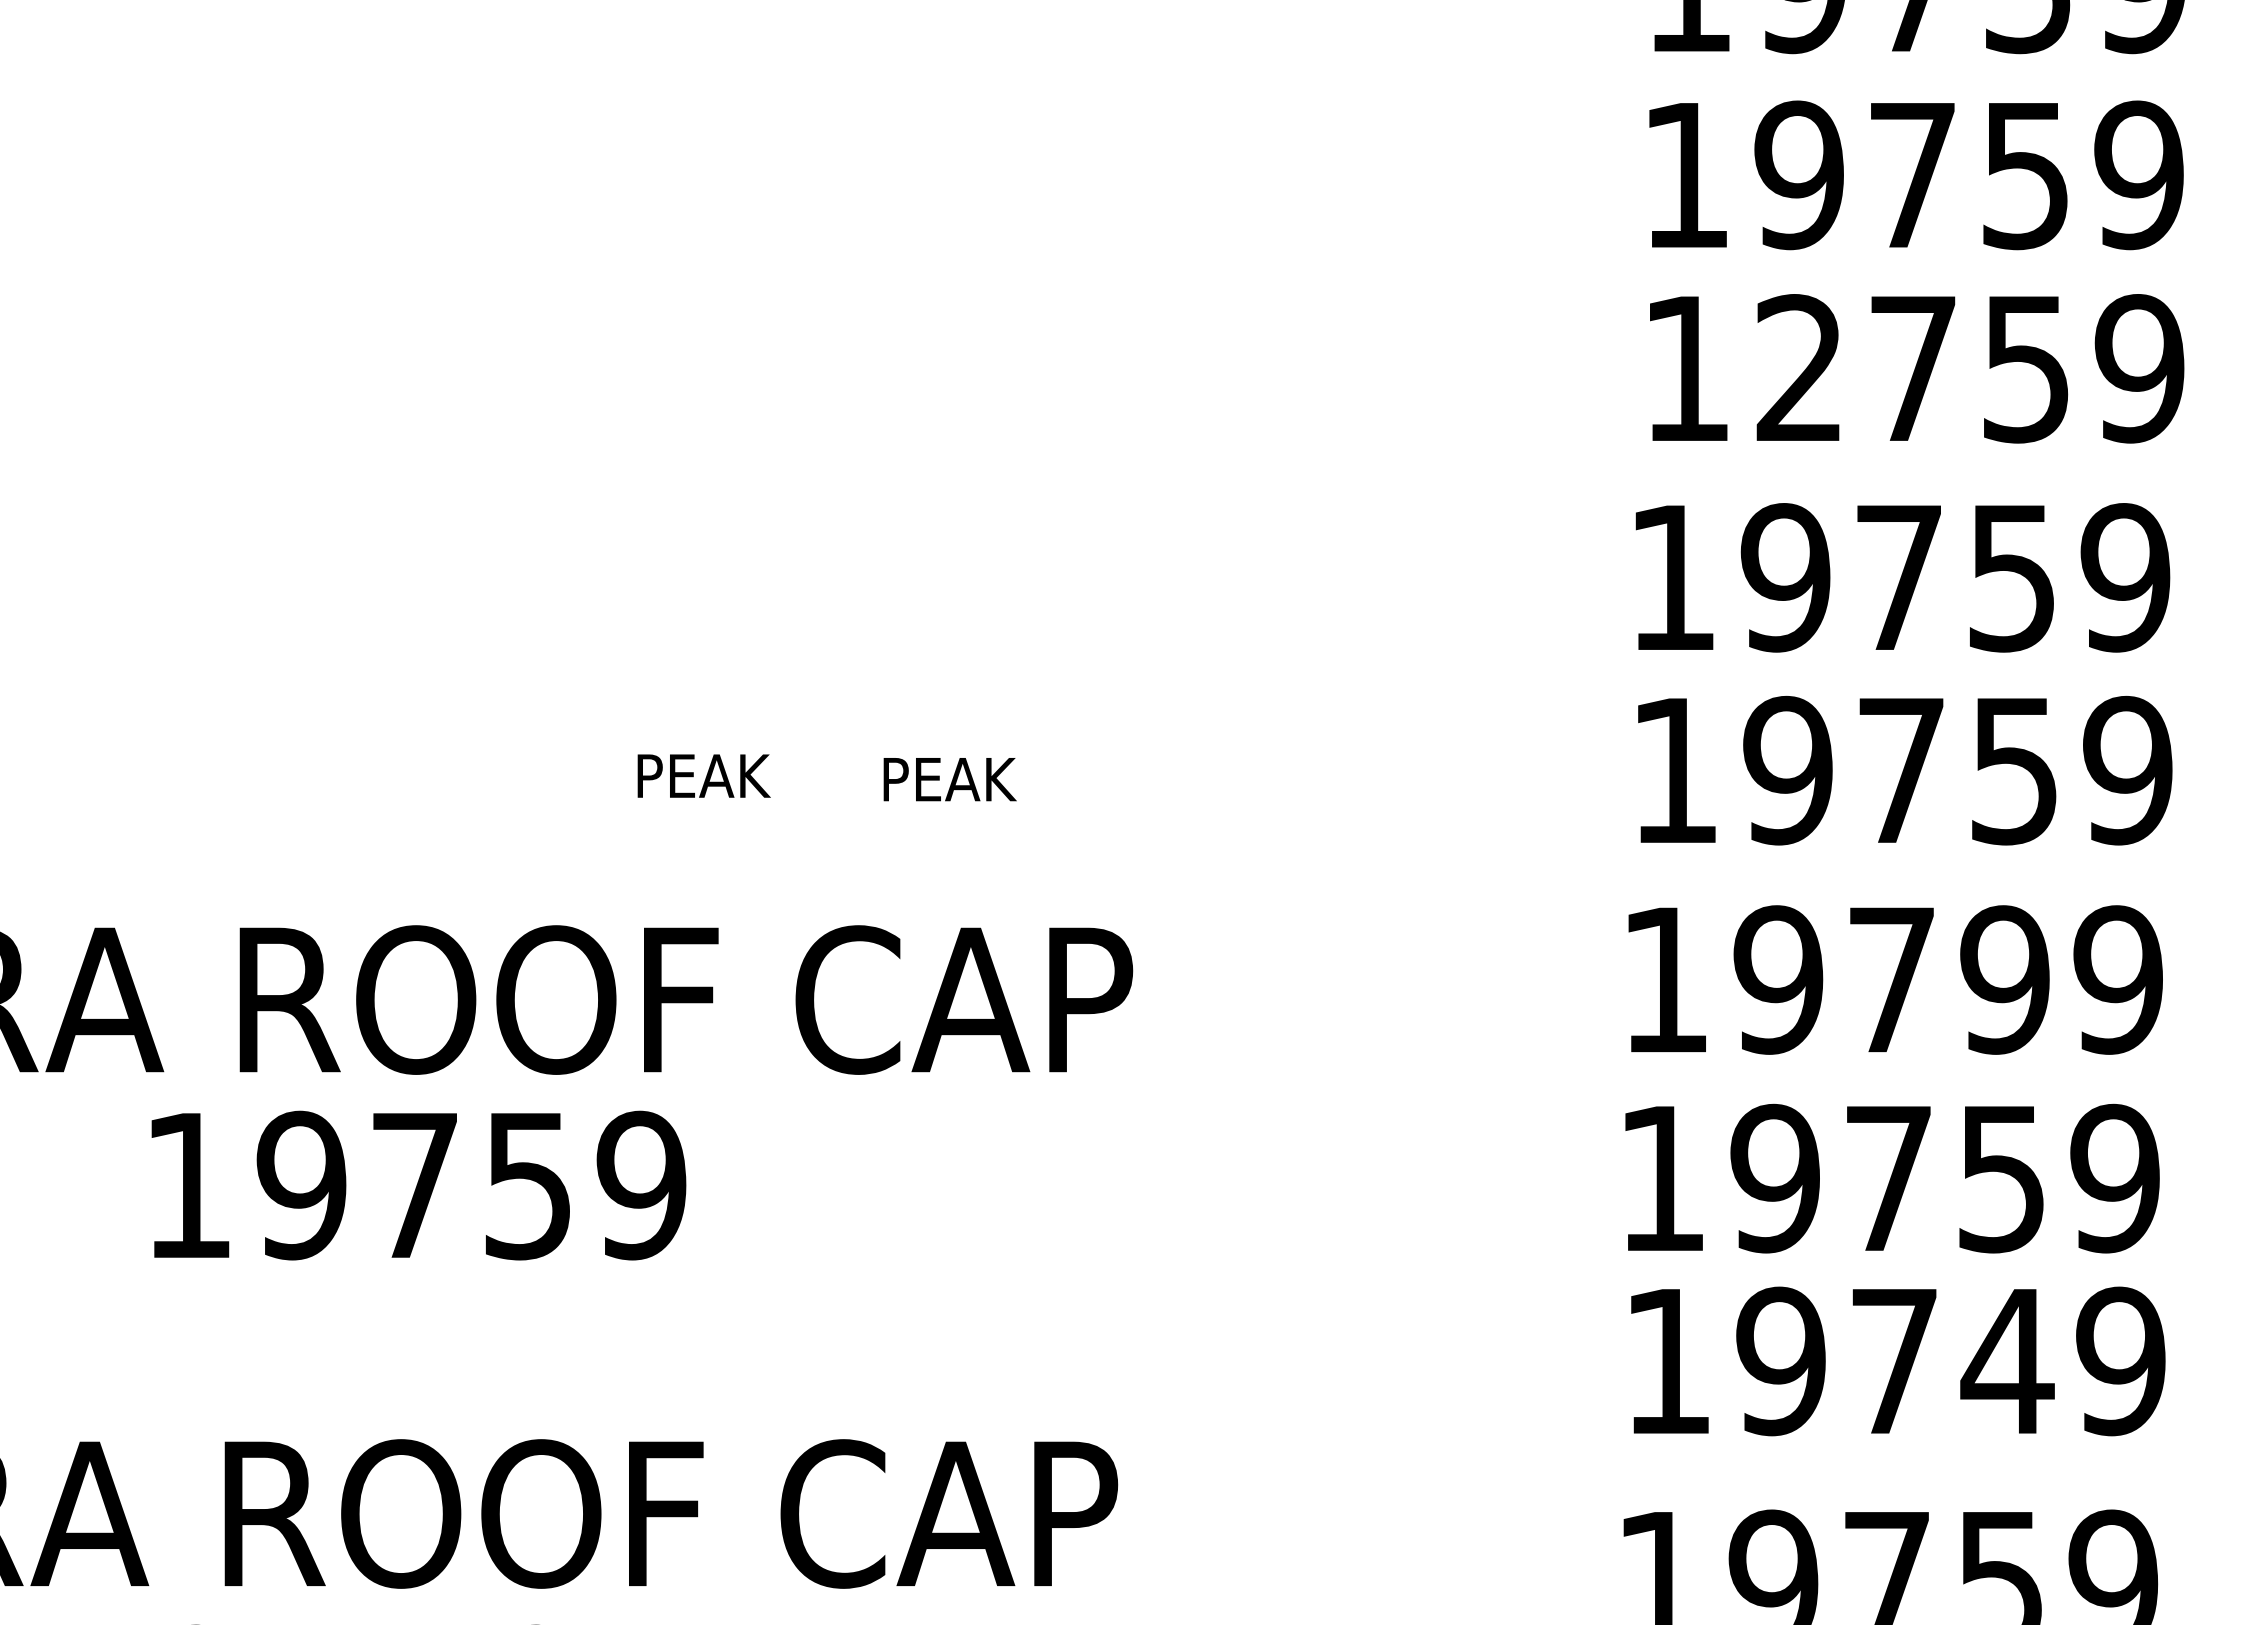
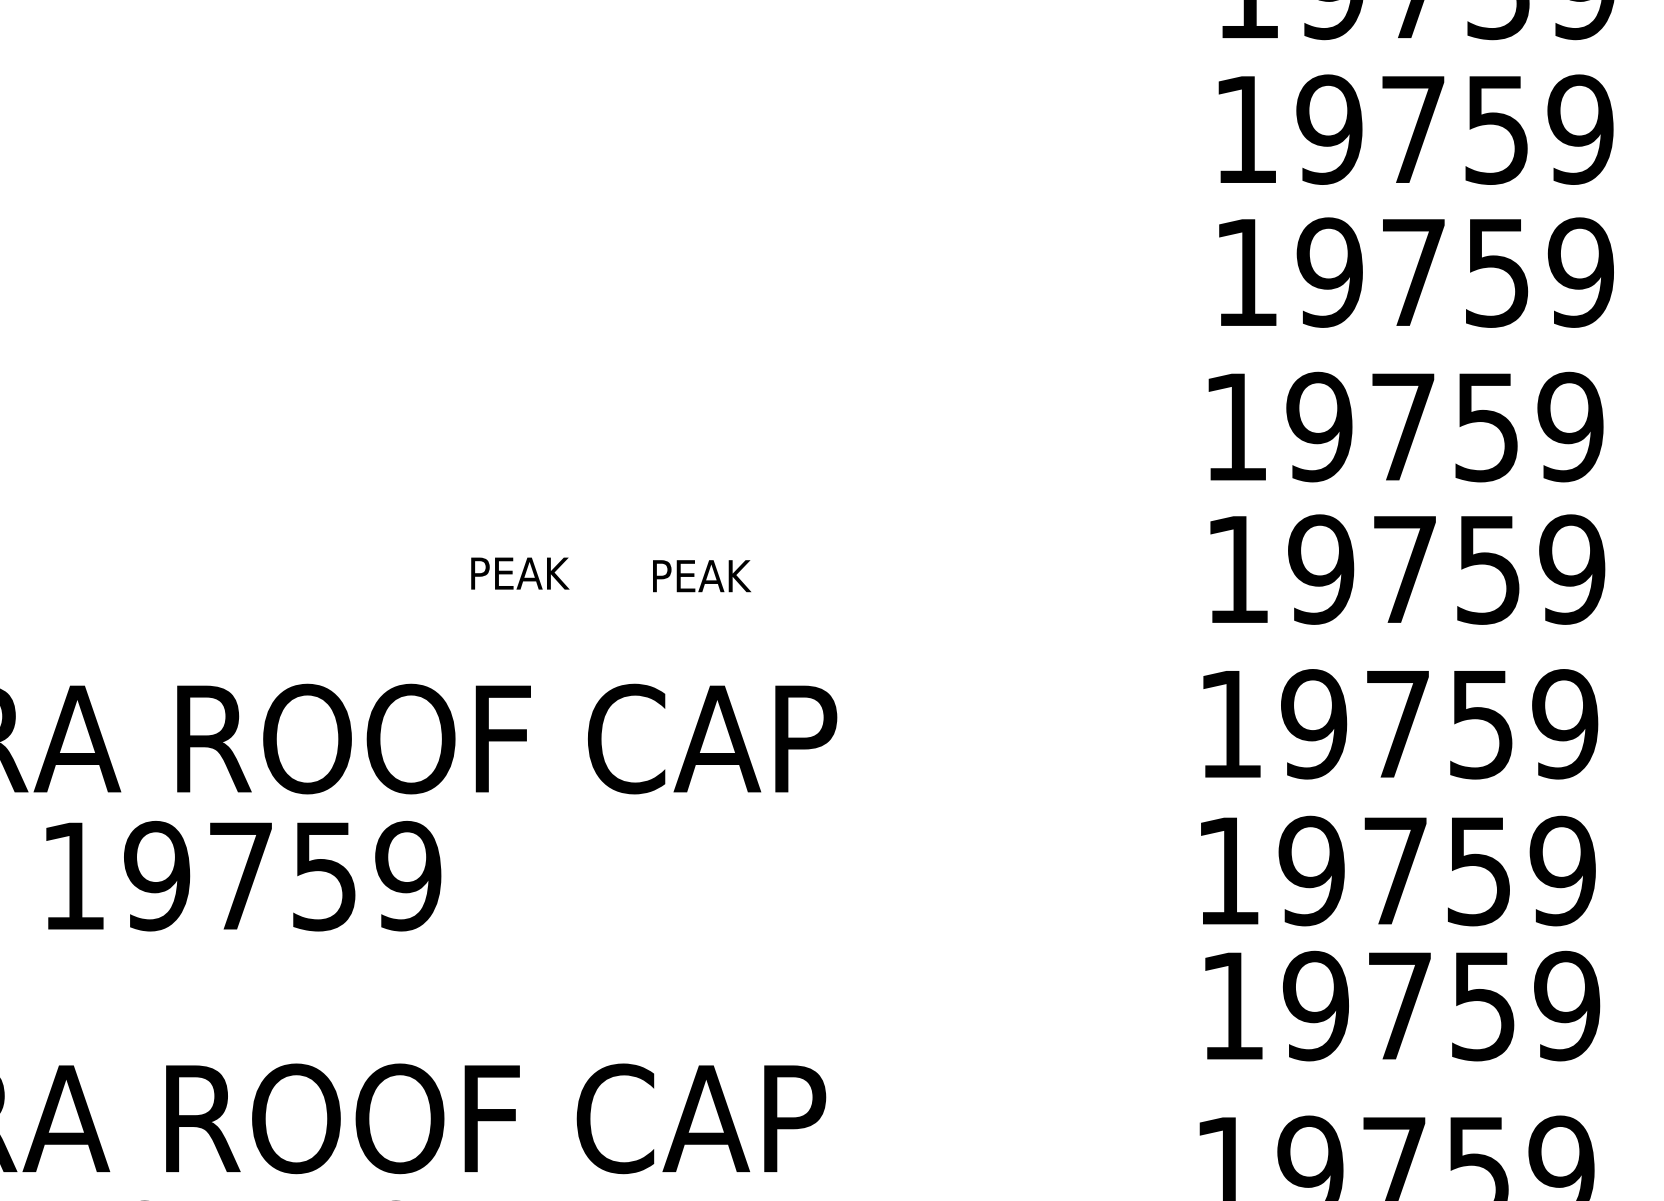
text: (1799, 368) -> (1329, 272), 12759 -> 19759
text: (2004, 979) -> (1481, 723), 19799 -> 19759
text: (418, 1185) -> (243, 876), moved
text: (2007, 1362) -> (1483, 1006), 19749 -> 19759

